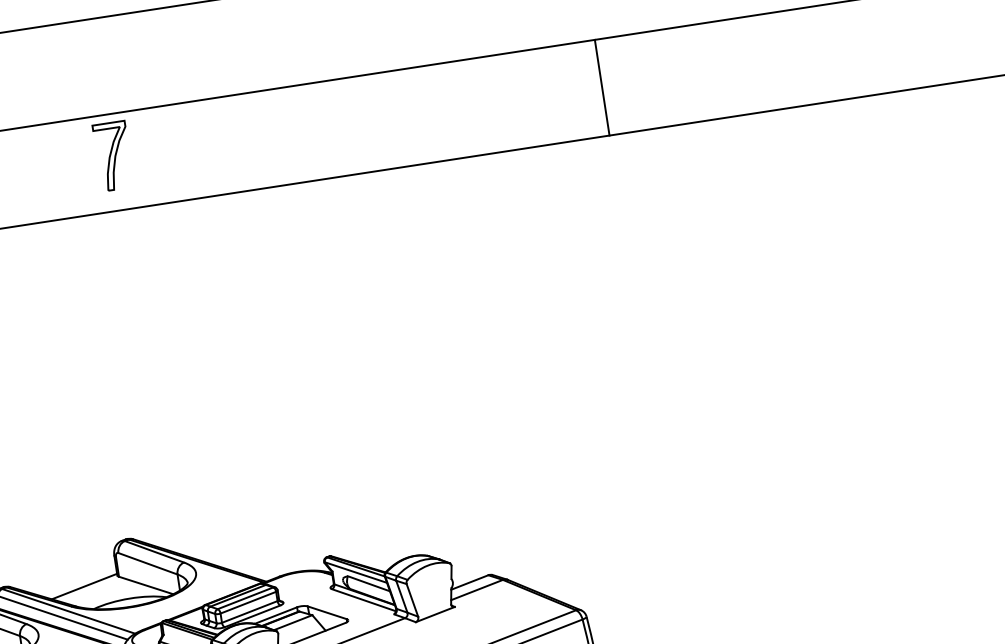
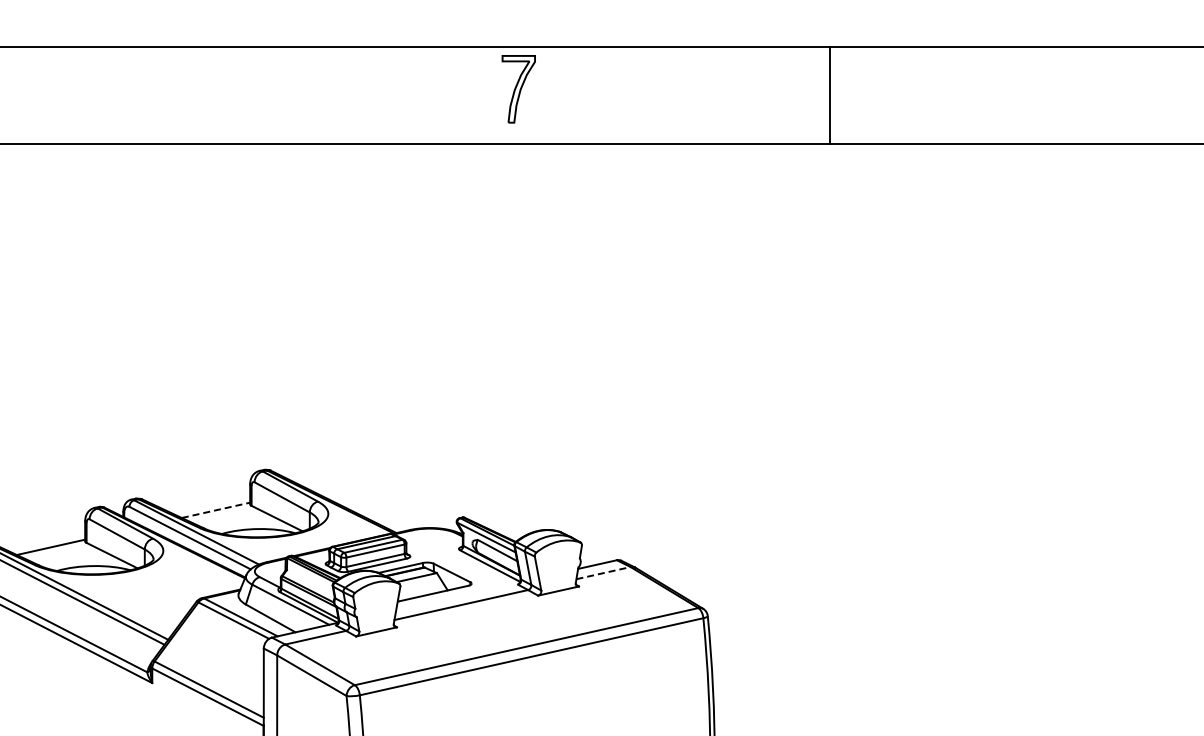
line: (602, 87) -> (830, 95), moved
part: (113, 156) -> (518, 89), moved
line: (85, 586) -> (216, 510), solid -> dashed
line: (477, 590) -> (603, 573), solid -> dashed

